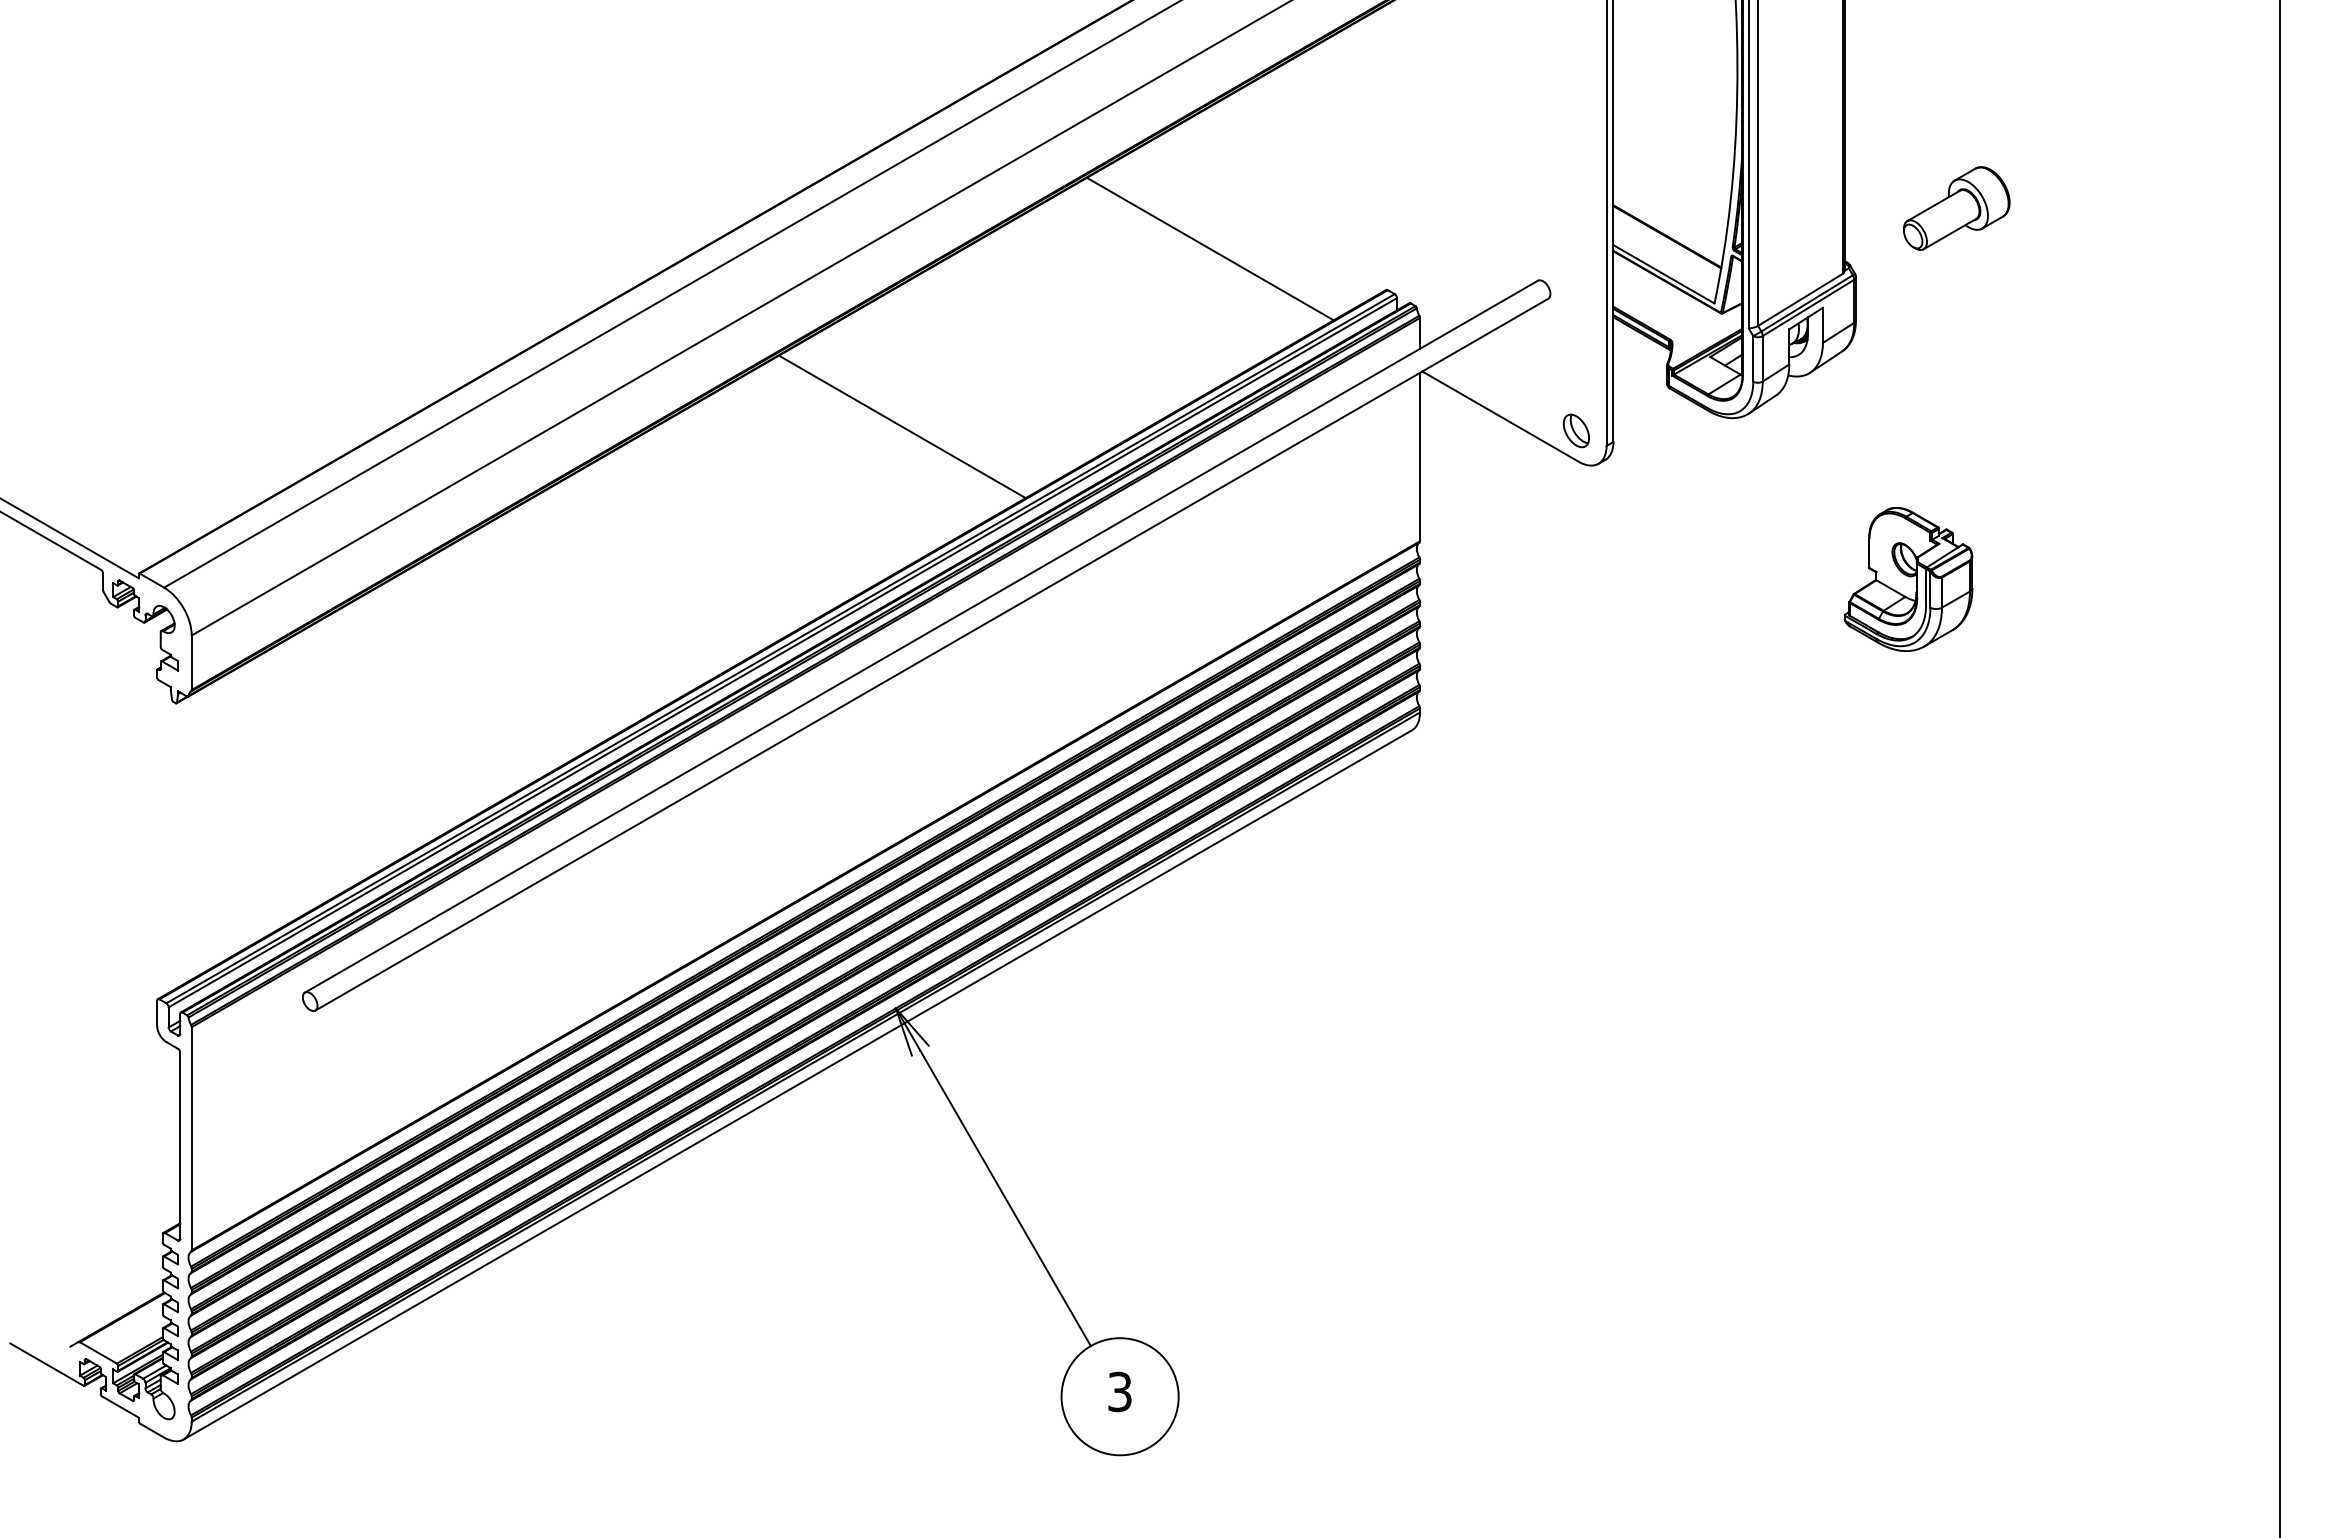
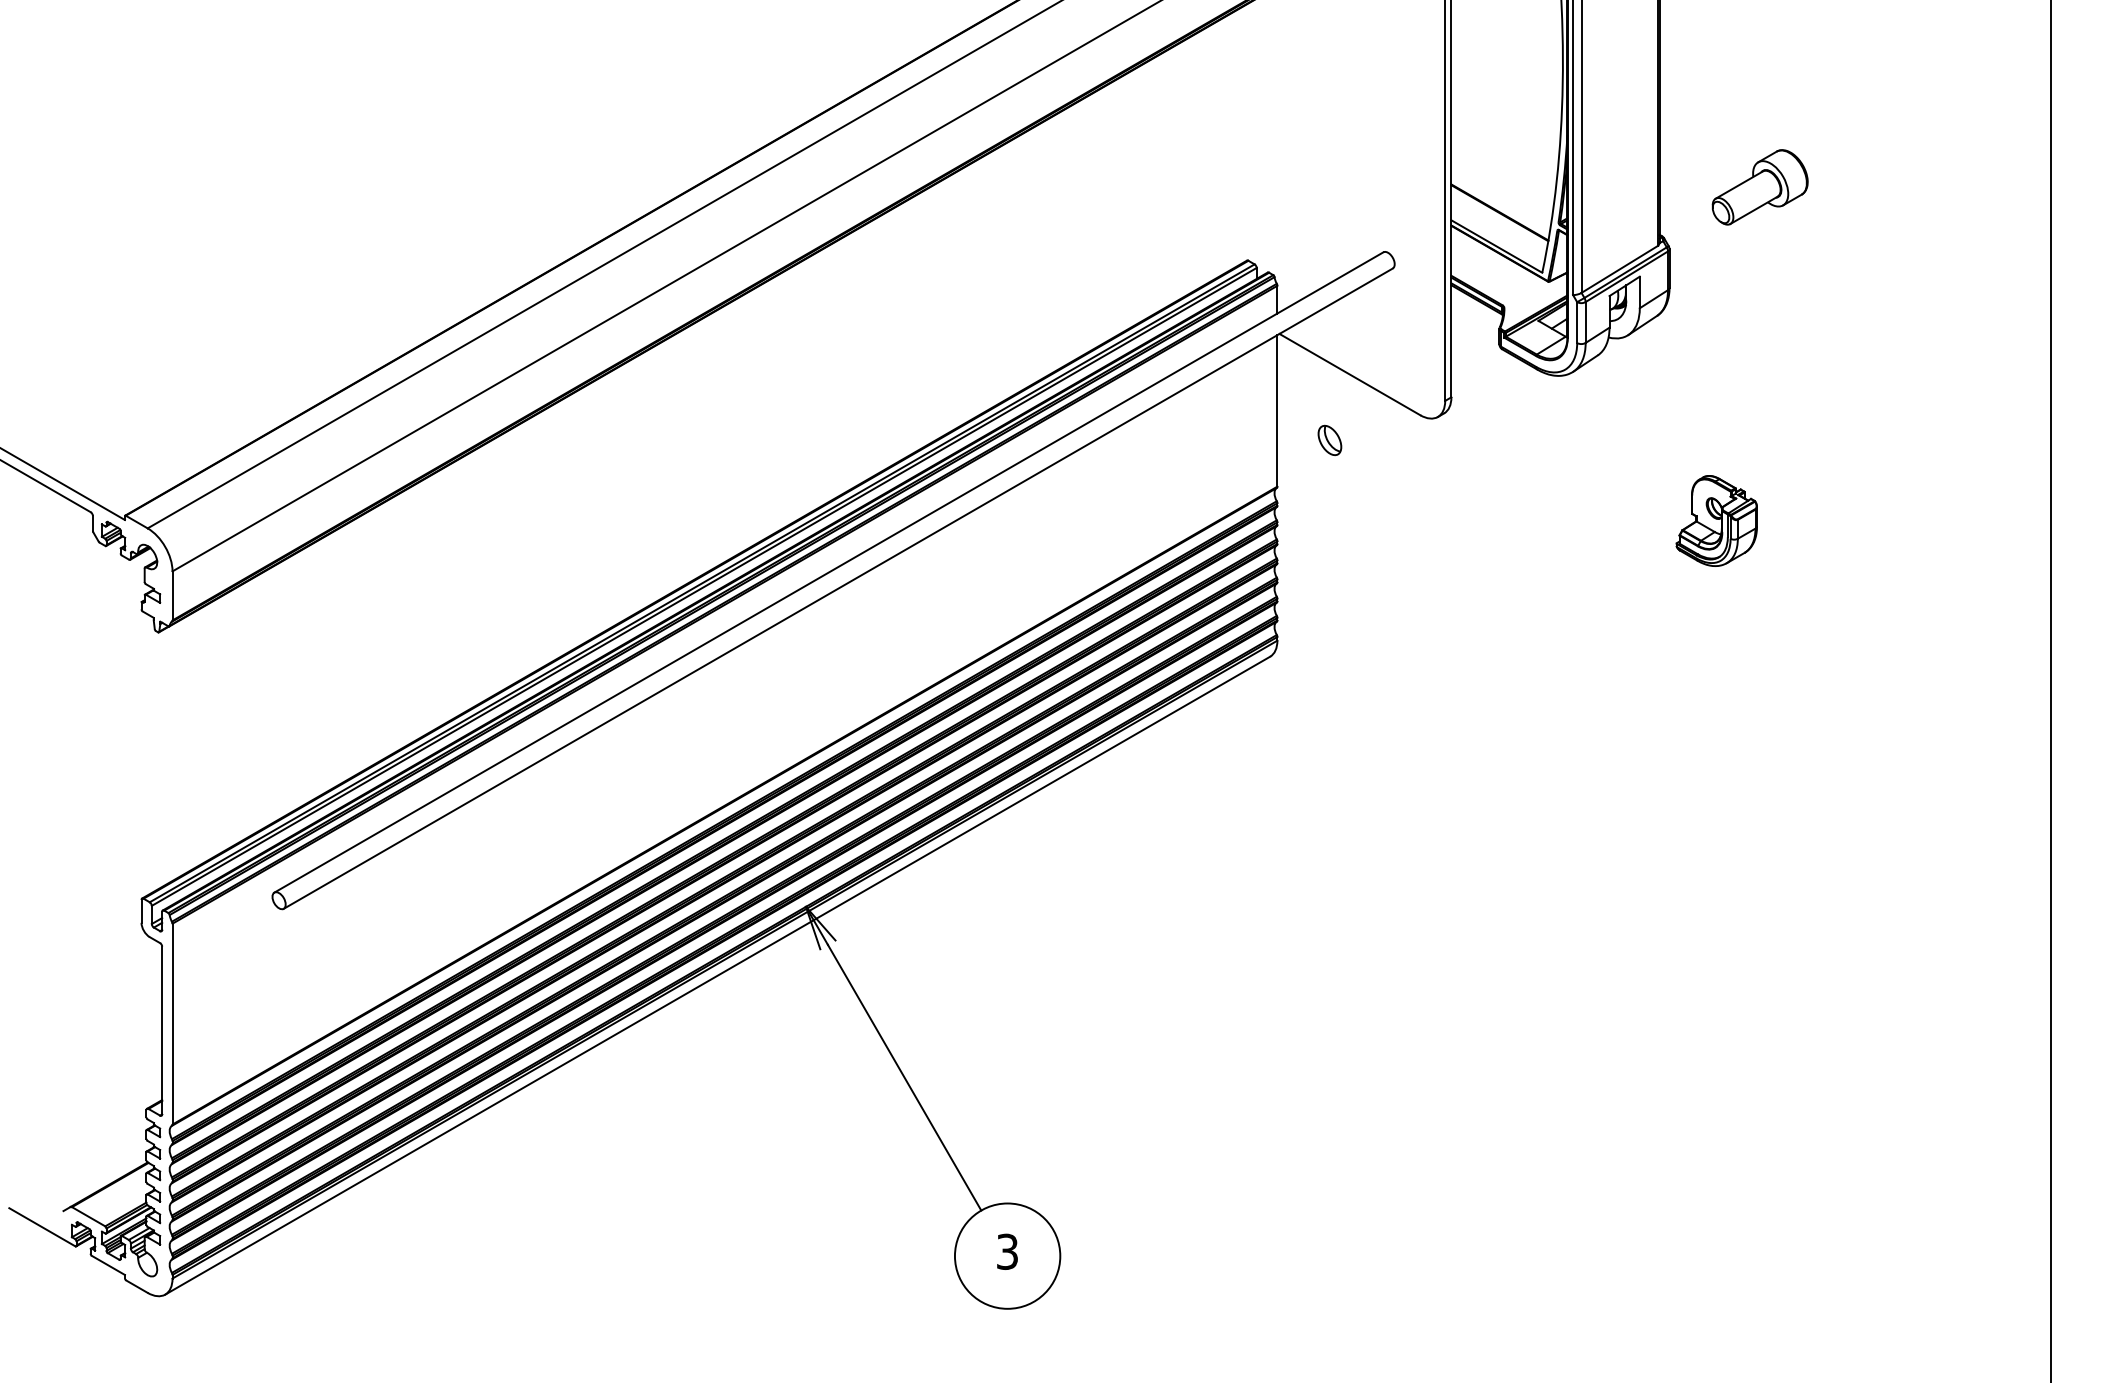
line: (1209, 248) -> (1088, 223), removed
line: (901, 426) -> (810, 383), removed
part: (1576, 430) -> (1329, 440), moved
part: (1908, 579) -> (1716, 521), size x0.7

